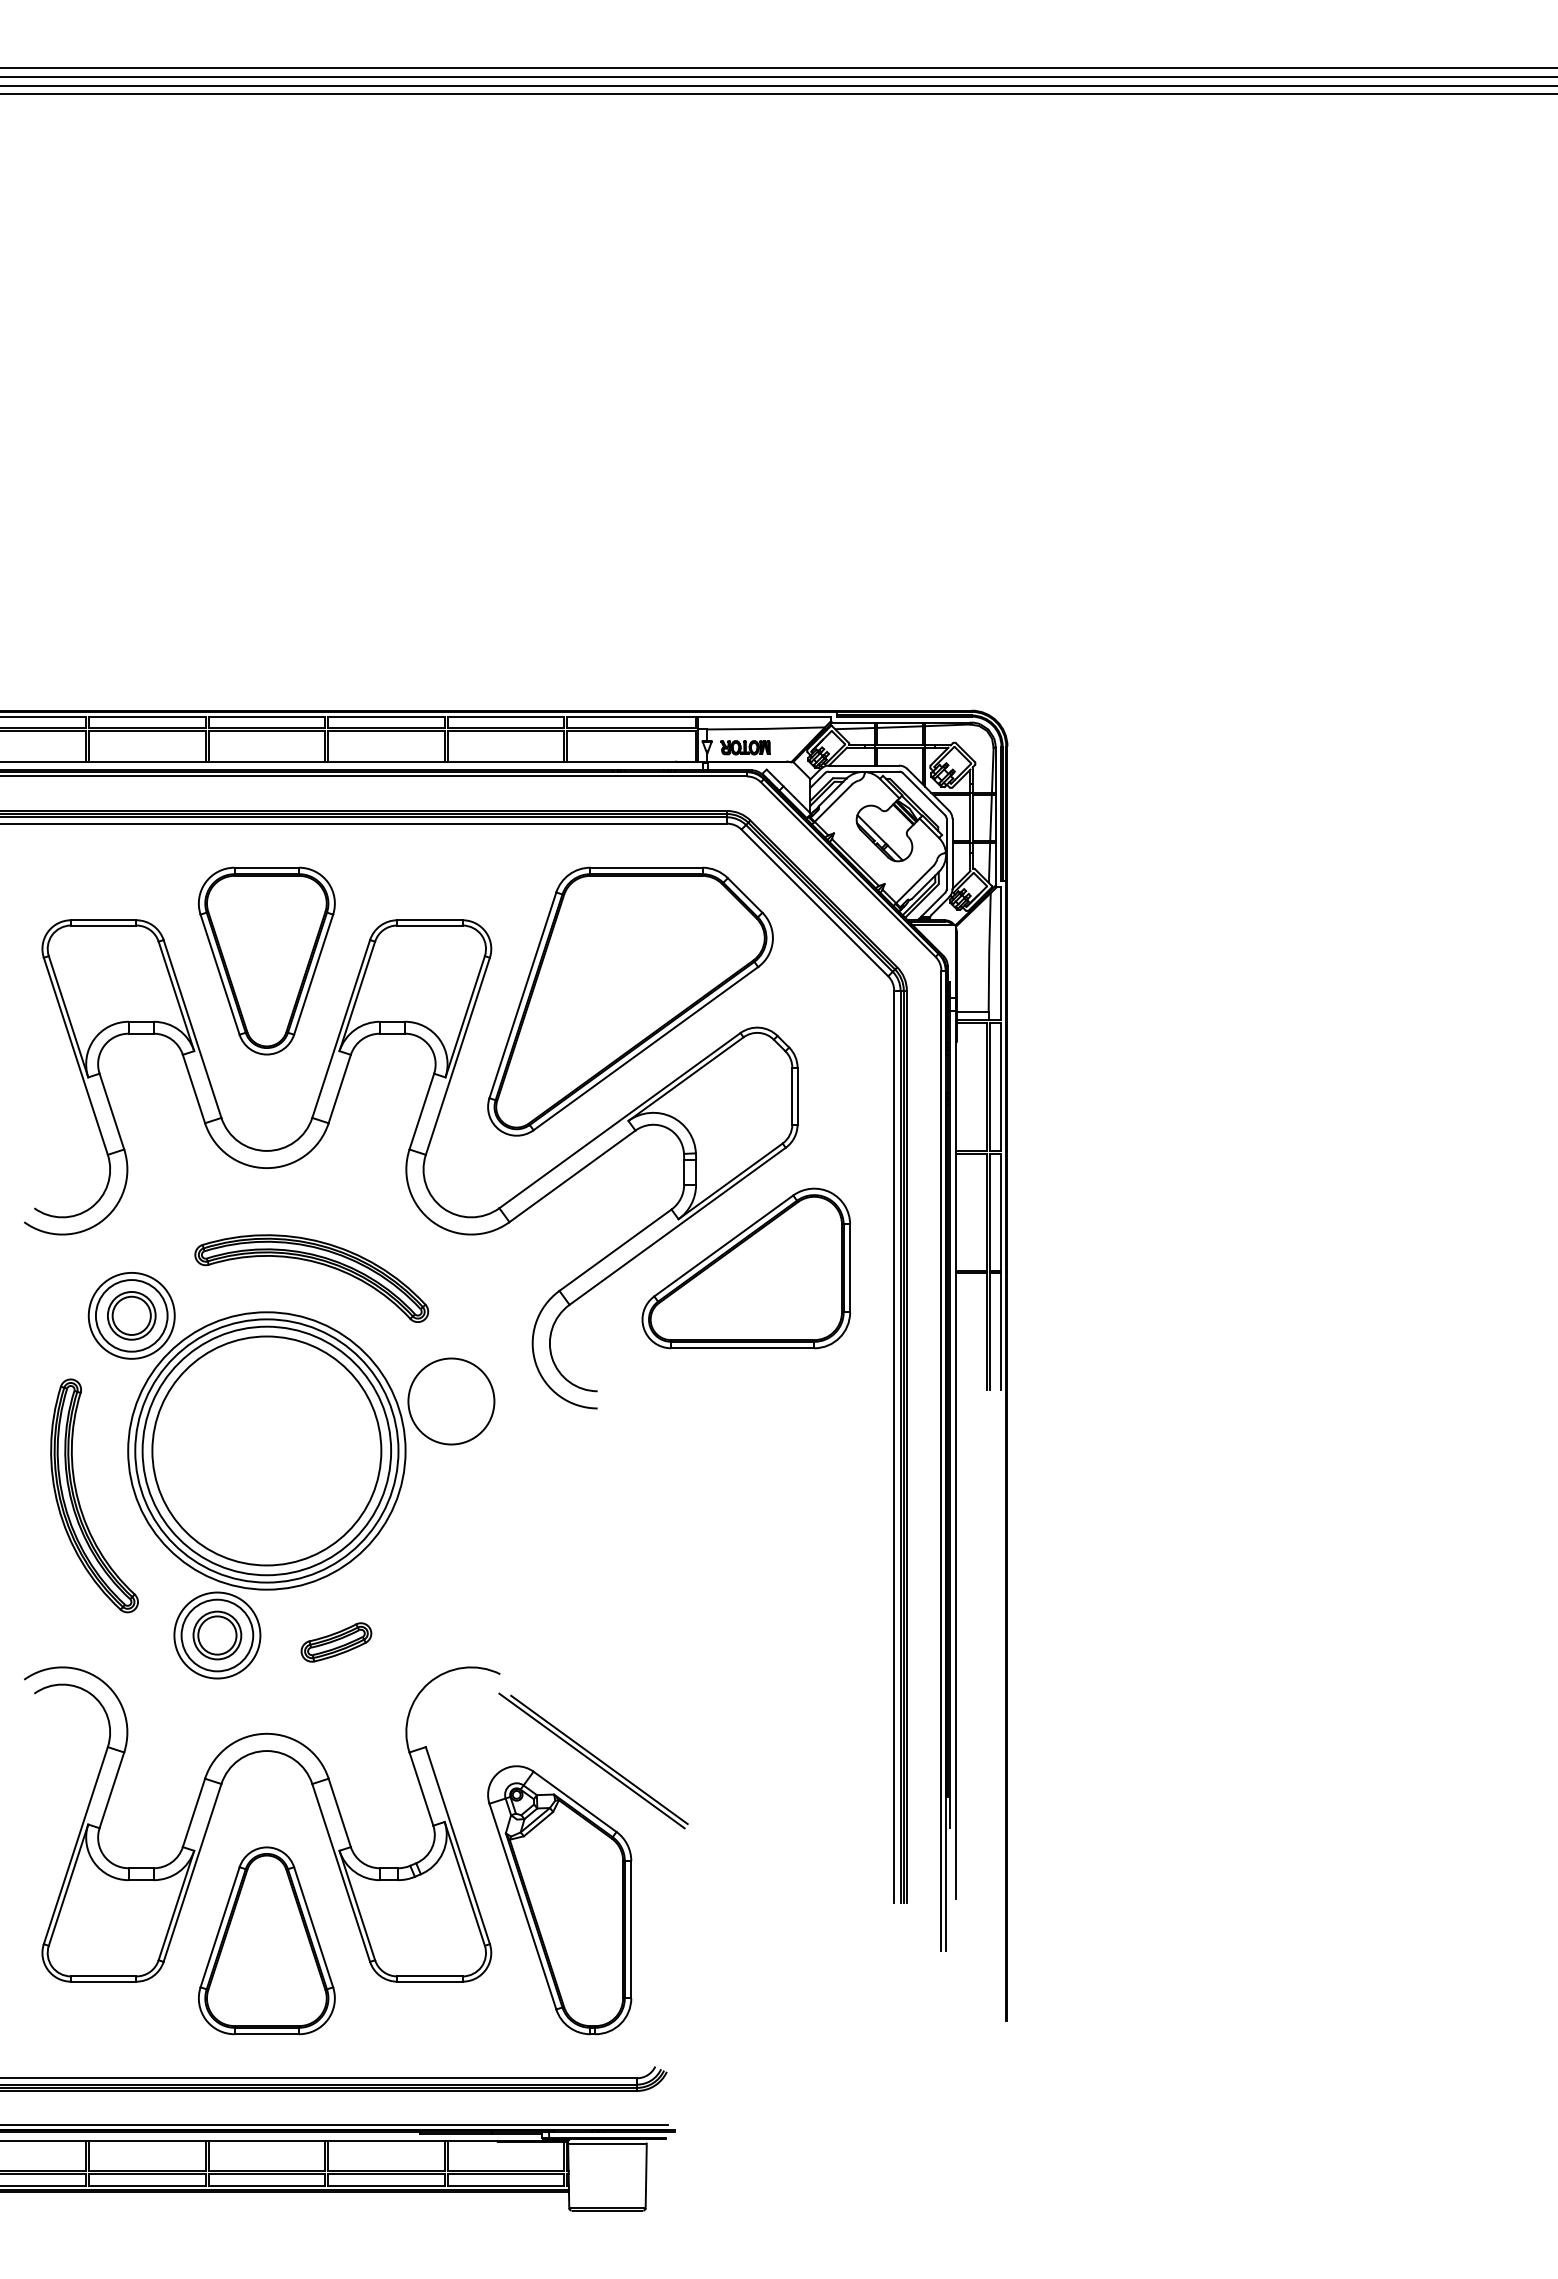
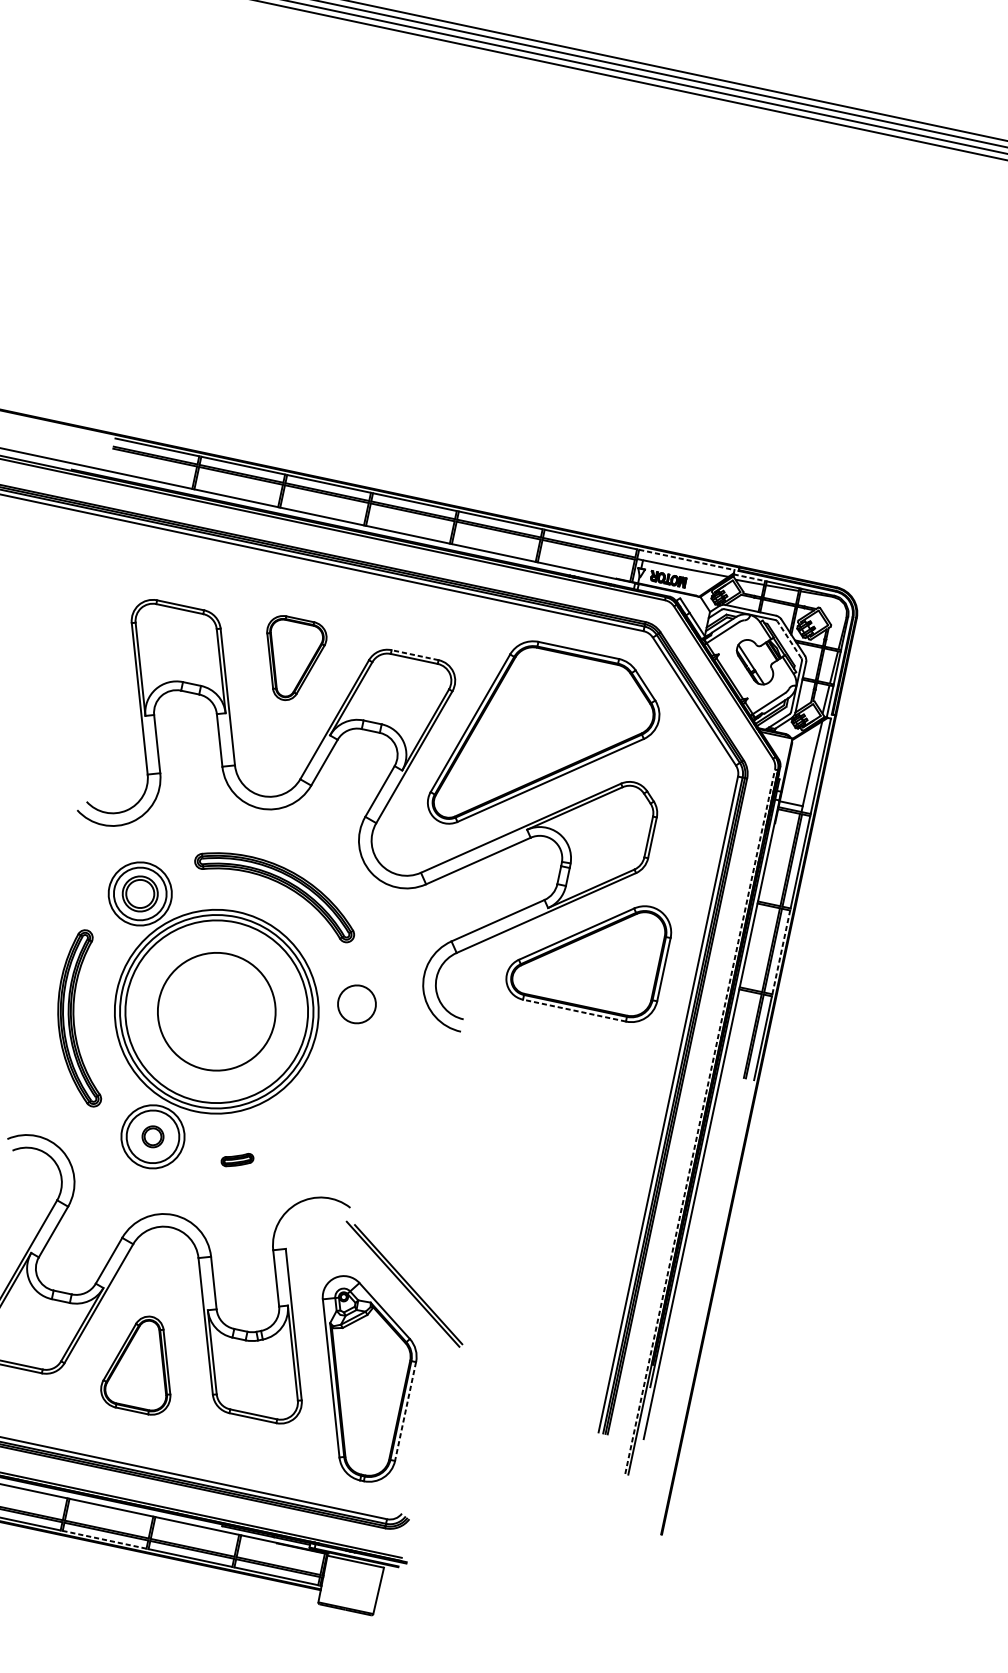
line: (765, 716) -> (687, 559), solid -> dashed
line: (852, 722) -> (749, 577), solid -> dashed
line: (924, 794) -> (789, 640), solid -> dashed
line: (430, 920) -> (415, 655), solid -> dashed
part: (266, 960) -> (291, 659), size x0.6
line: (1001, 1211) -> (781, 951), solid -> dashed
line: (742, 1348) -> (574, 1010), solid -> dashed
circle: (451, 1401) -> (357, 1004), size x0.6
circle: (266, 1450) -> (216, 1011), size x0.7
line: (941, 1460) -> (700, 1121), solid -> dashed
part: (217, 1635) -> (153, 1136), size x0.6
part: (336, 1642) -> (237, 1160), size x0.6
line: (631, 1929) -> (405, 1411), solid -> dashed
part: (266, 1940) -> (141, 1363), size x0.7
line: (266, 2185) -> (104, 1539), solid -> dashed

